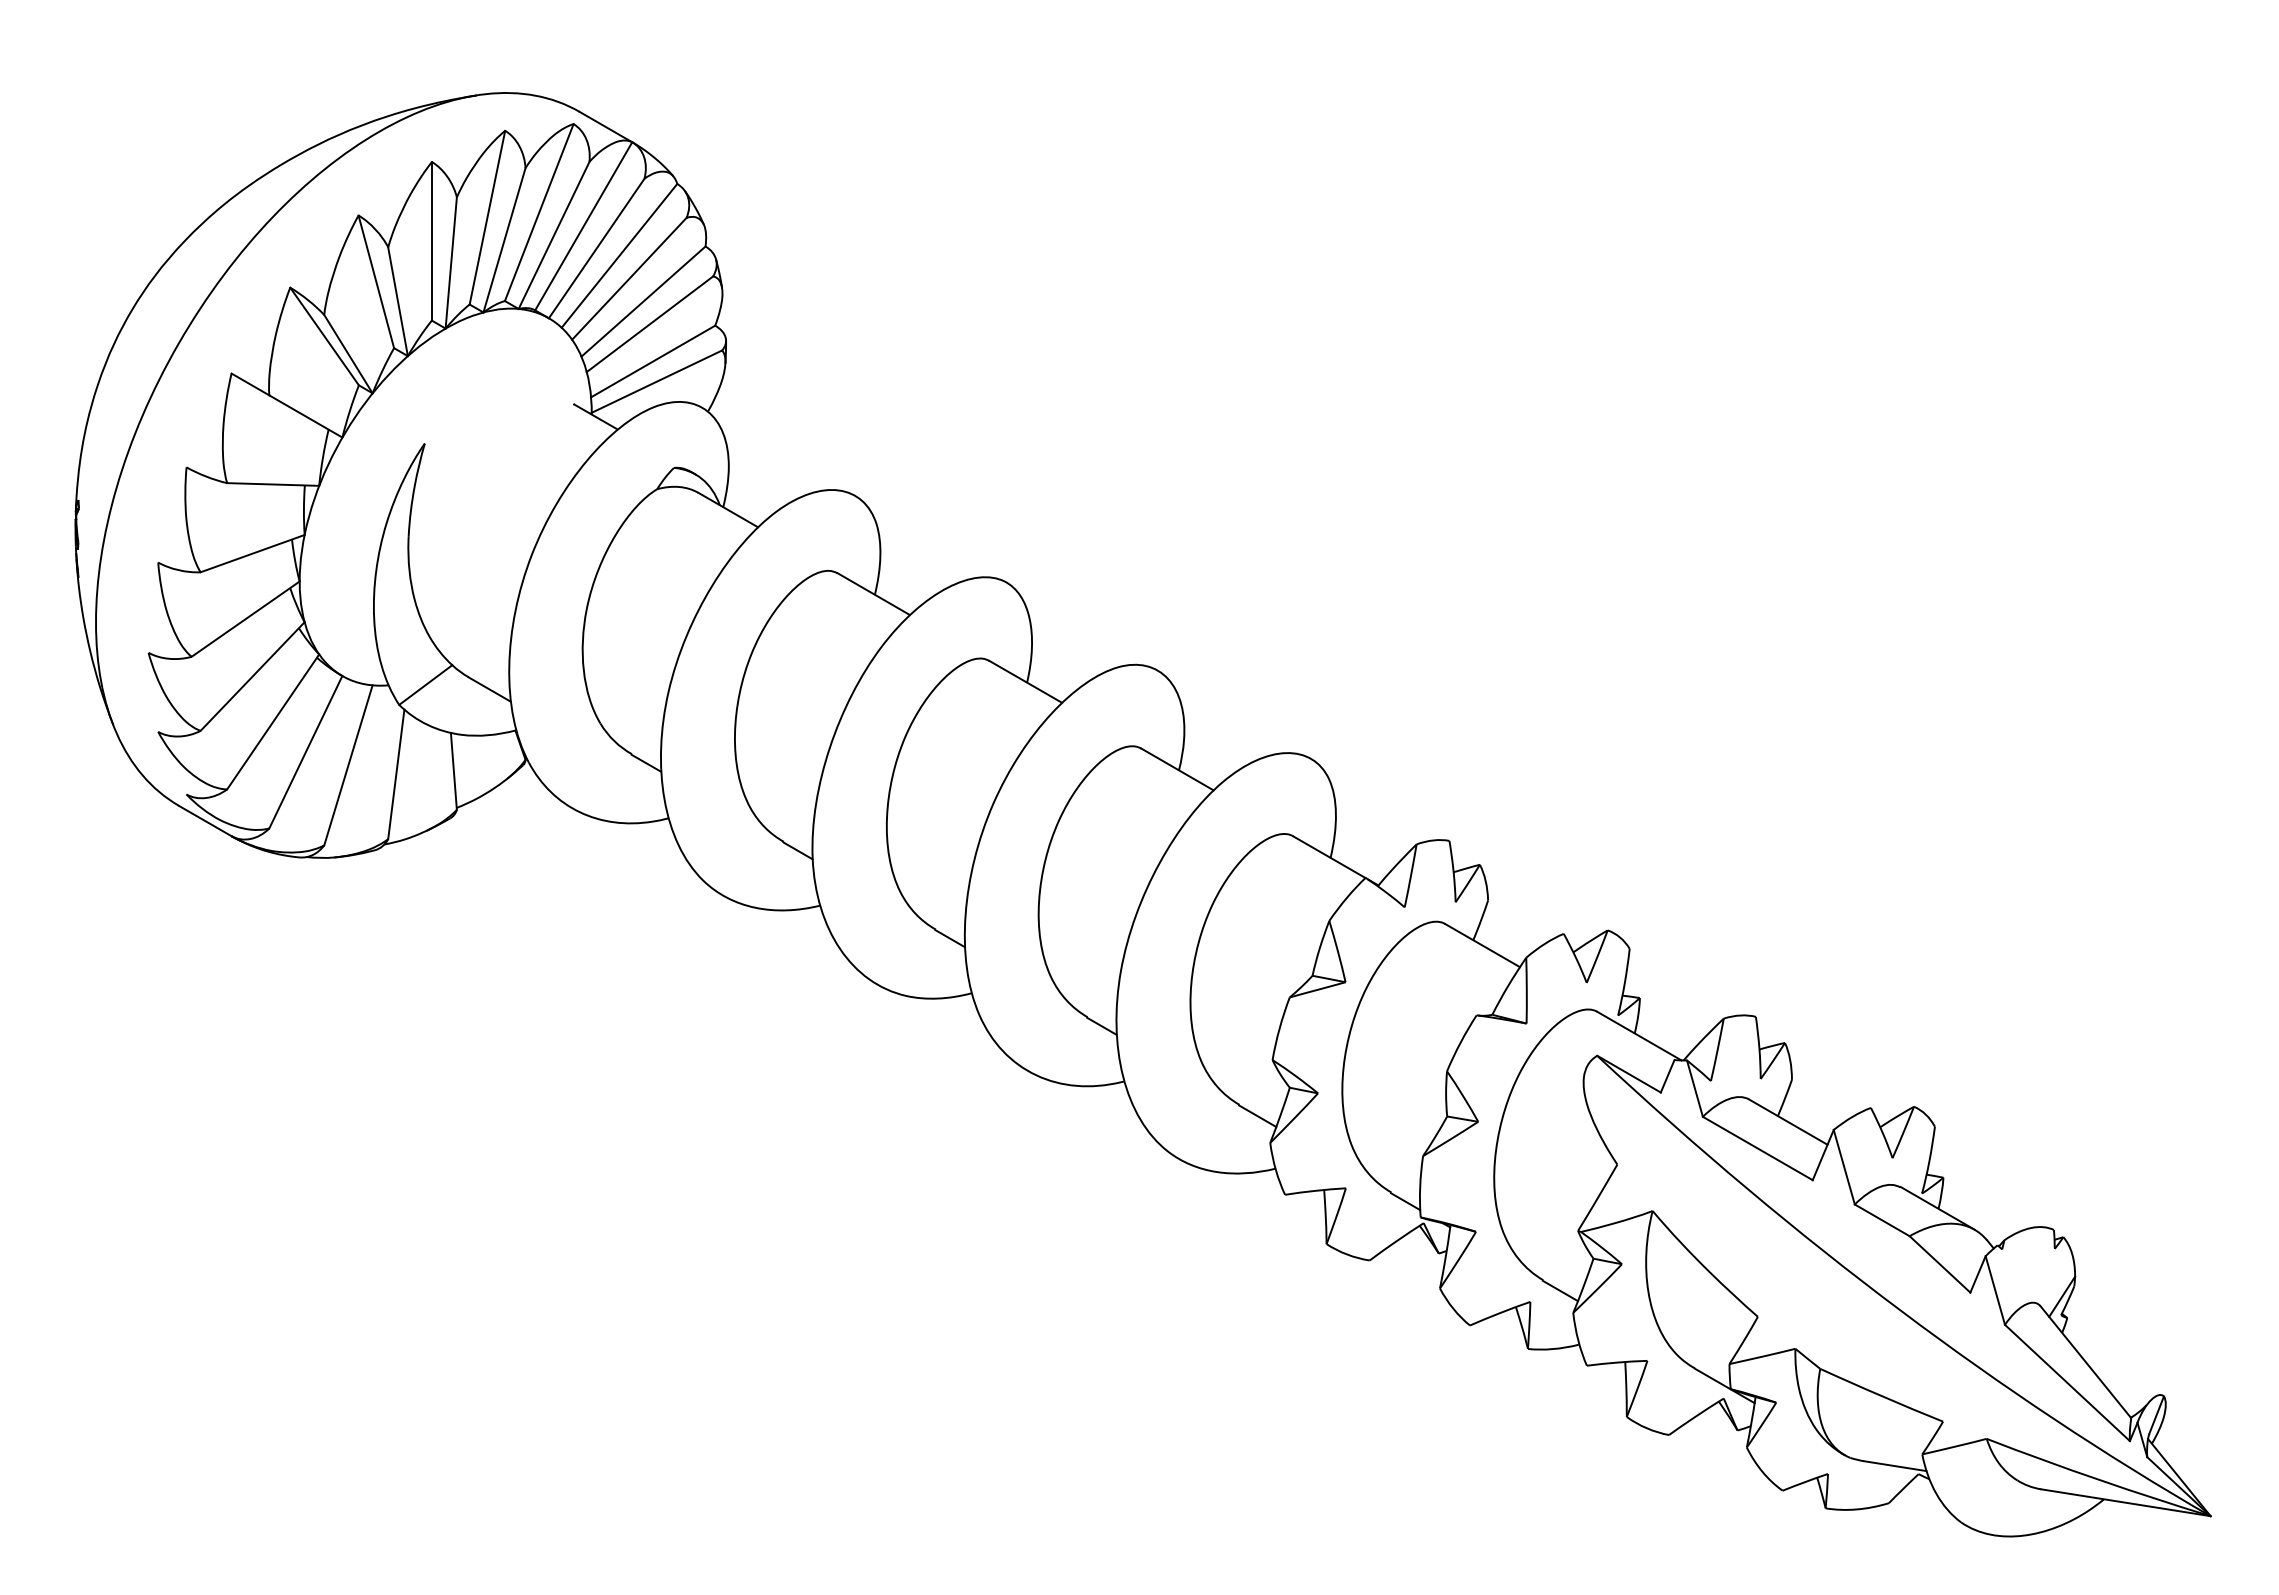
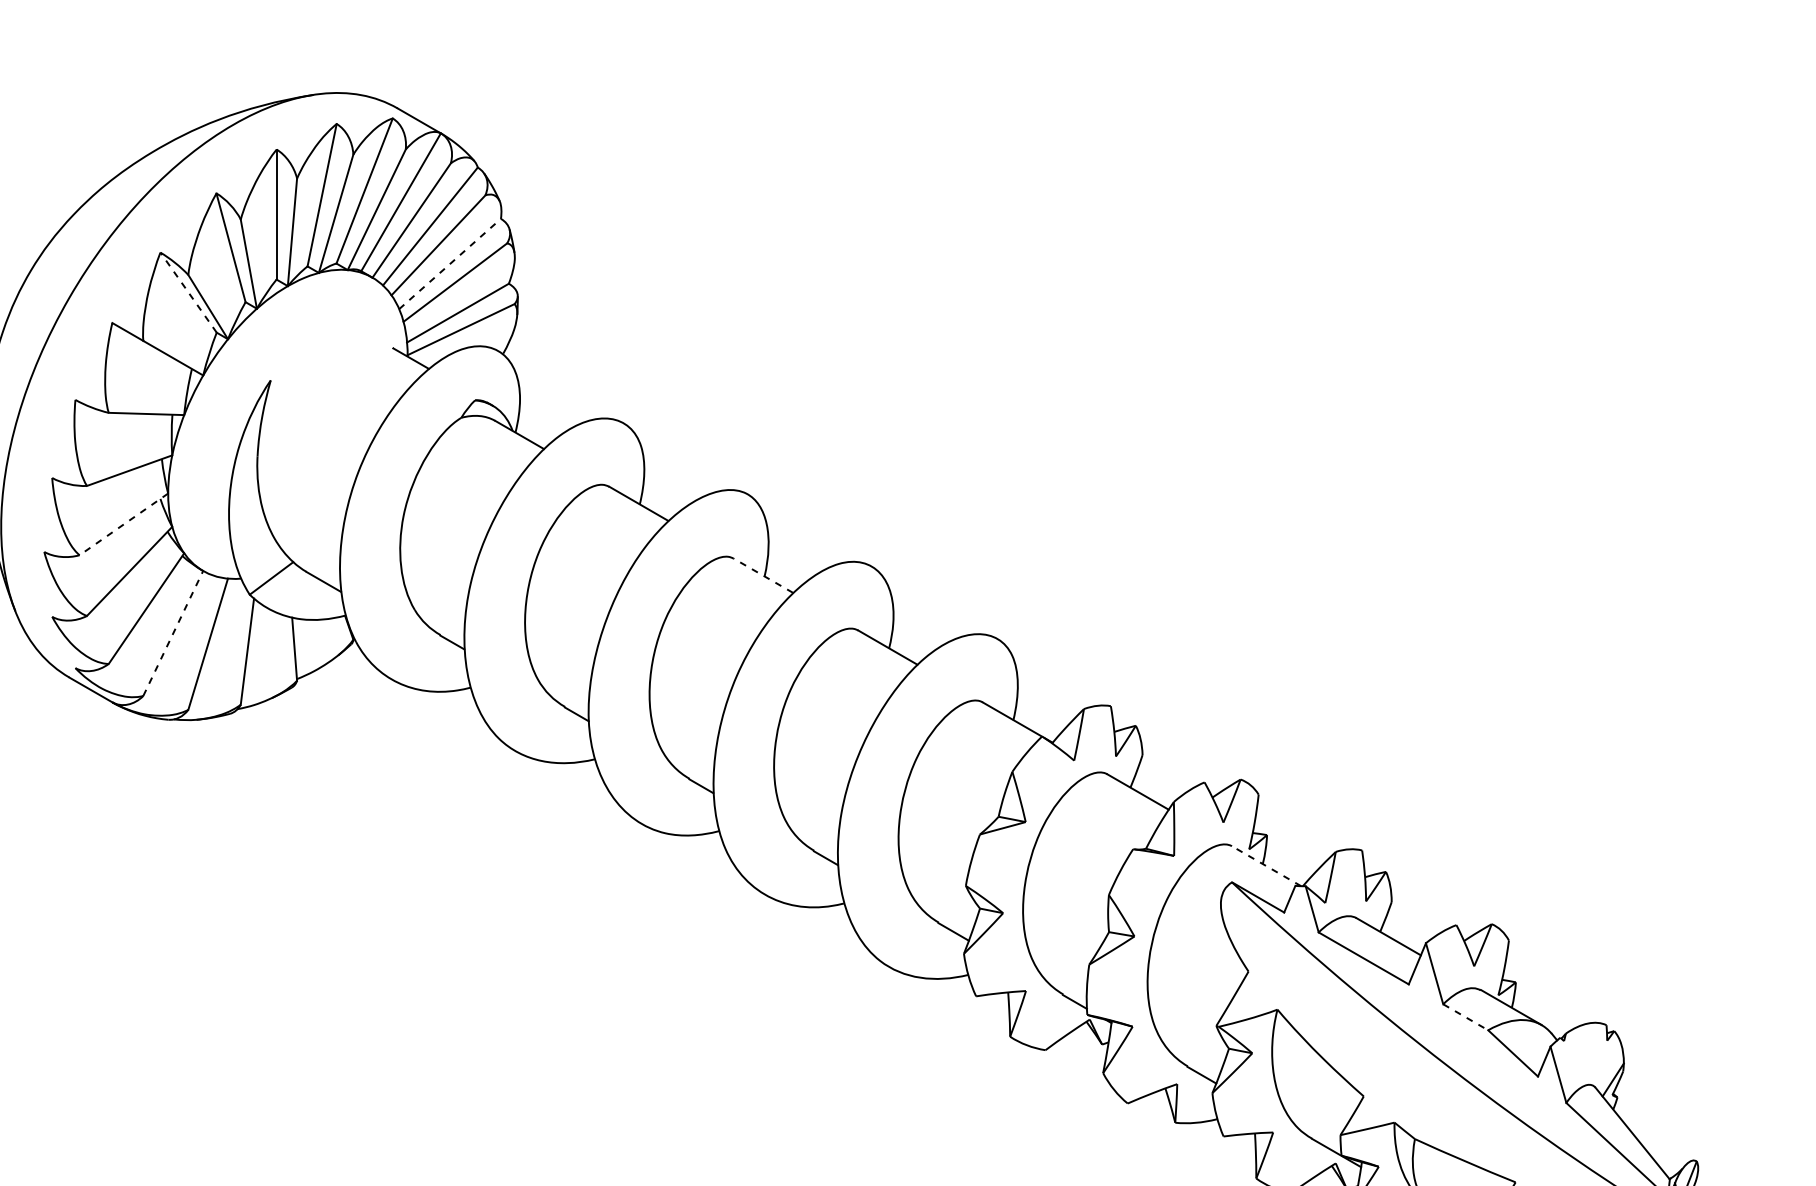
line: (643, 301) -> (450, 263), solid -> dashed
line: (324, 336) -> (188, 292), solid -> dashed
line: (245, 619) -> (123, 524), solid -> dashed
line: (1025, 681) -> (763, 575), solid -> dashed
line: (305, 752) -> (172, 633), solid -> dashed
line: (1639, 1036) -> (1266, 866), solid -> dashed
line: (1882, 1220) -> (1465, 1017), solid -> dashed

